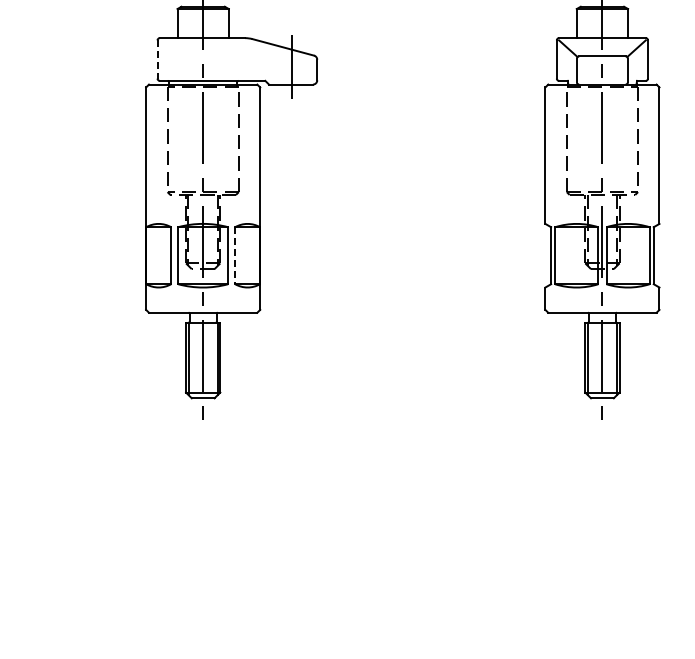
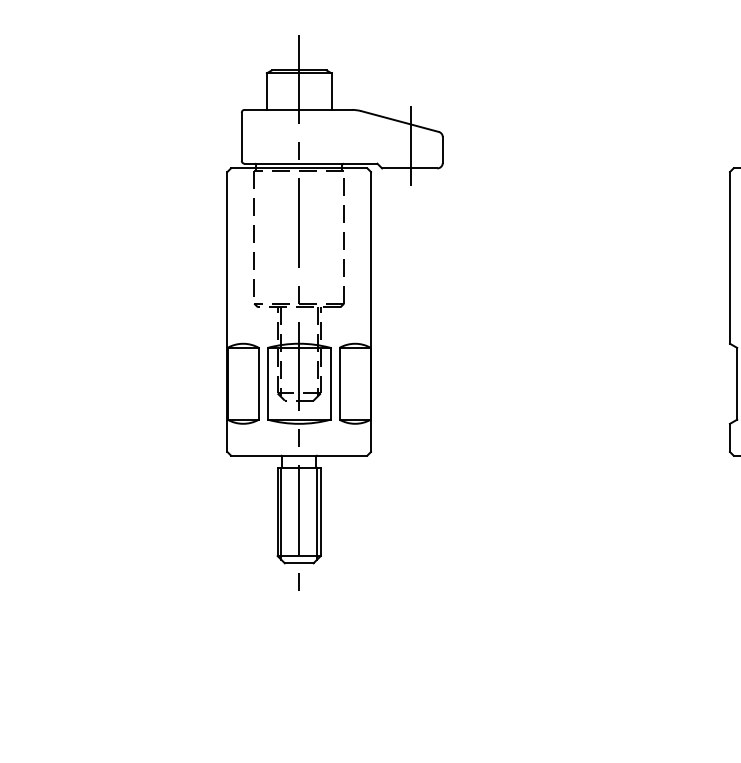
line: (157, 60) -> (241, 138), dashed -> solid
line: (235, 255) -> (339, 383), dashed -> solid

